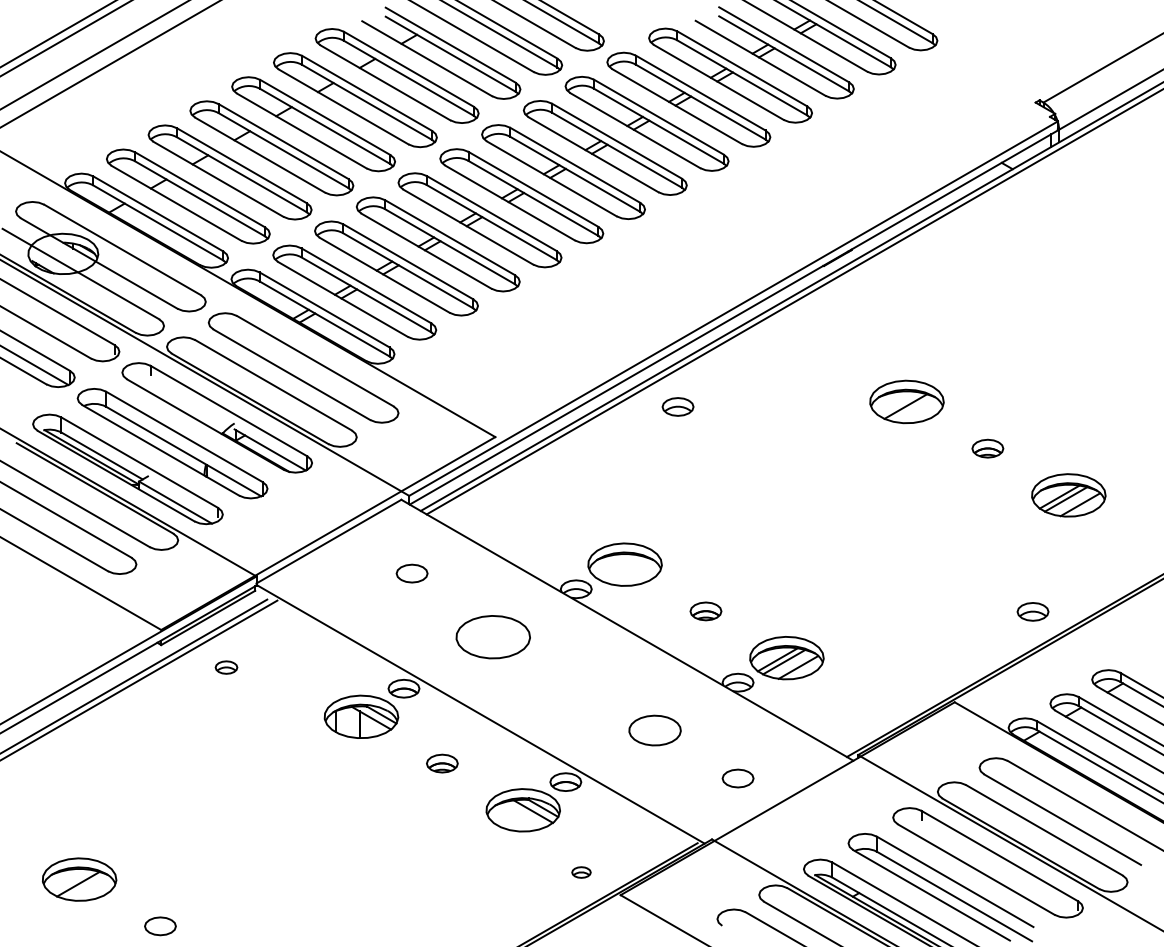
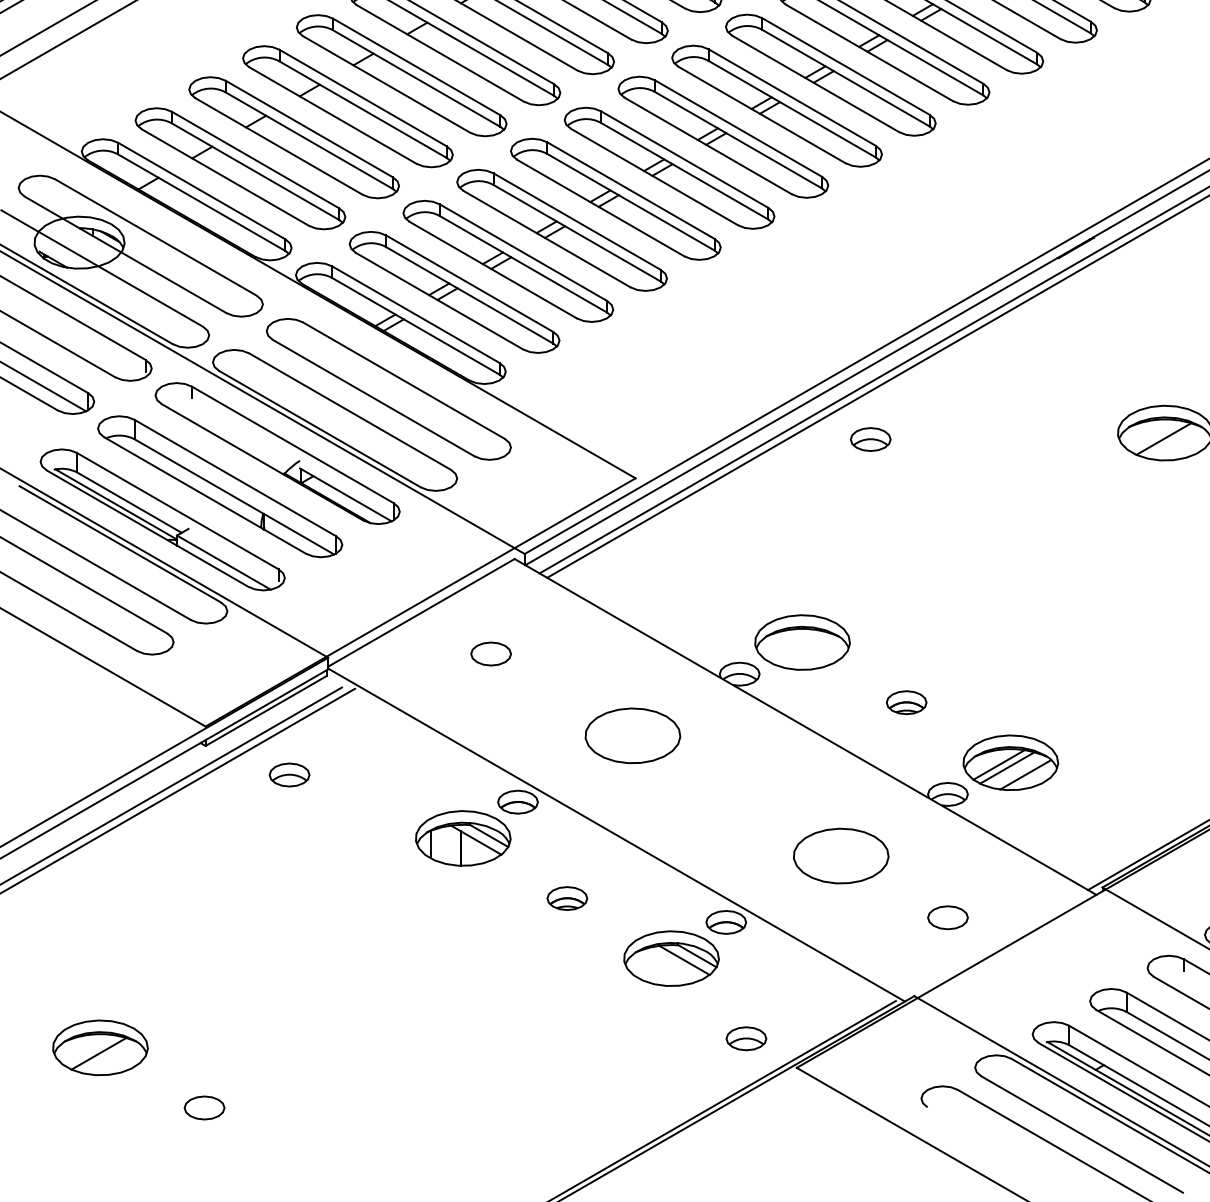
part: (411, 573) -> (490, 653), moved
part: (226, 667) -> (289, 774), size x1.43
part: (654, 730) -> (840, 855), size x1.43
part: (581, 872) -> (746, 1038), size x1.67

